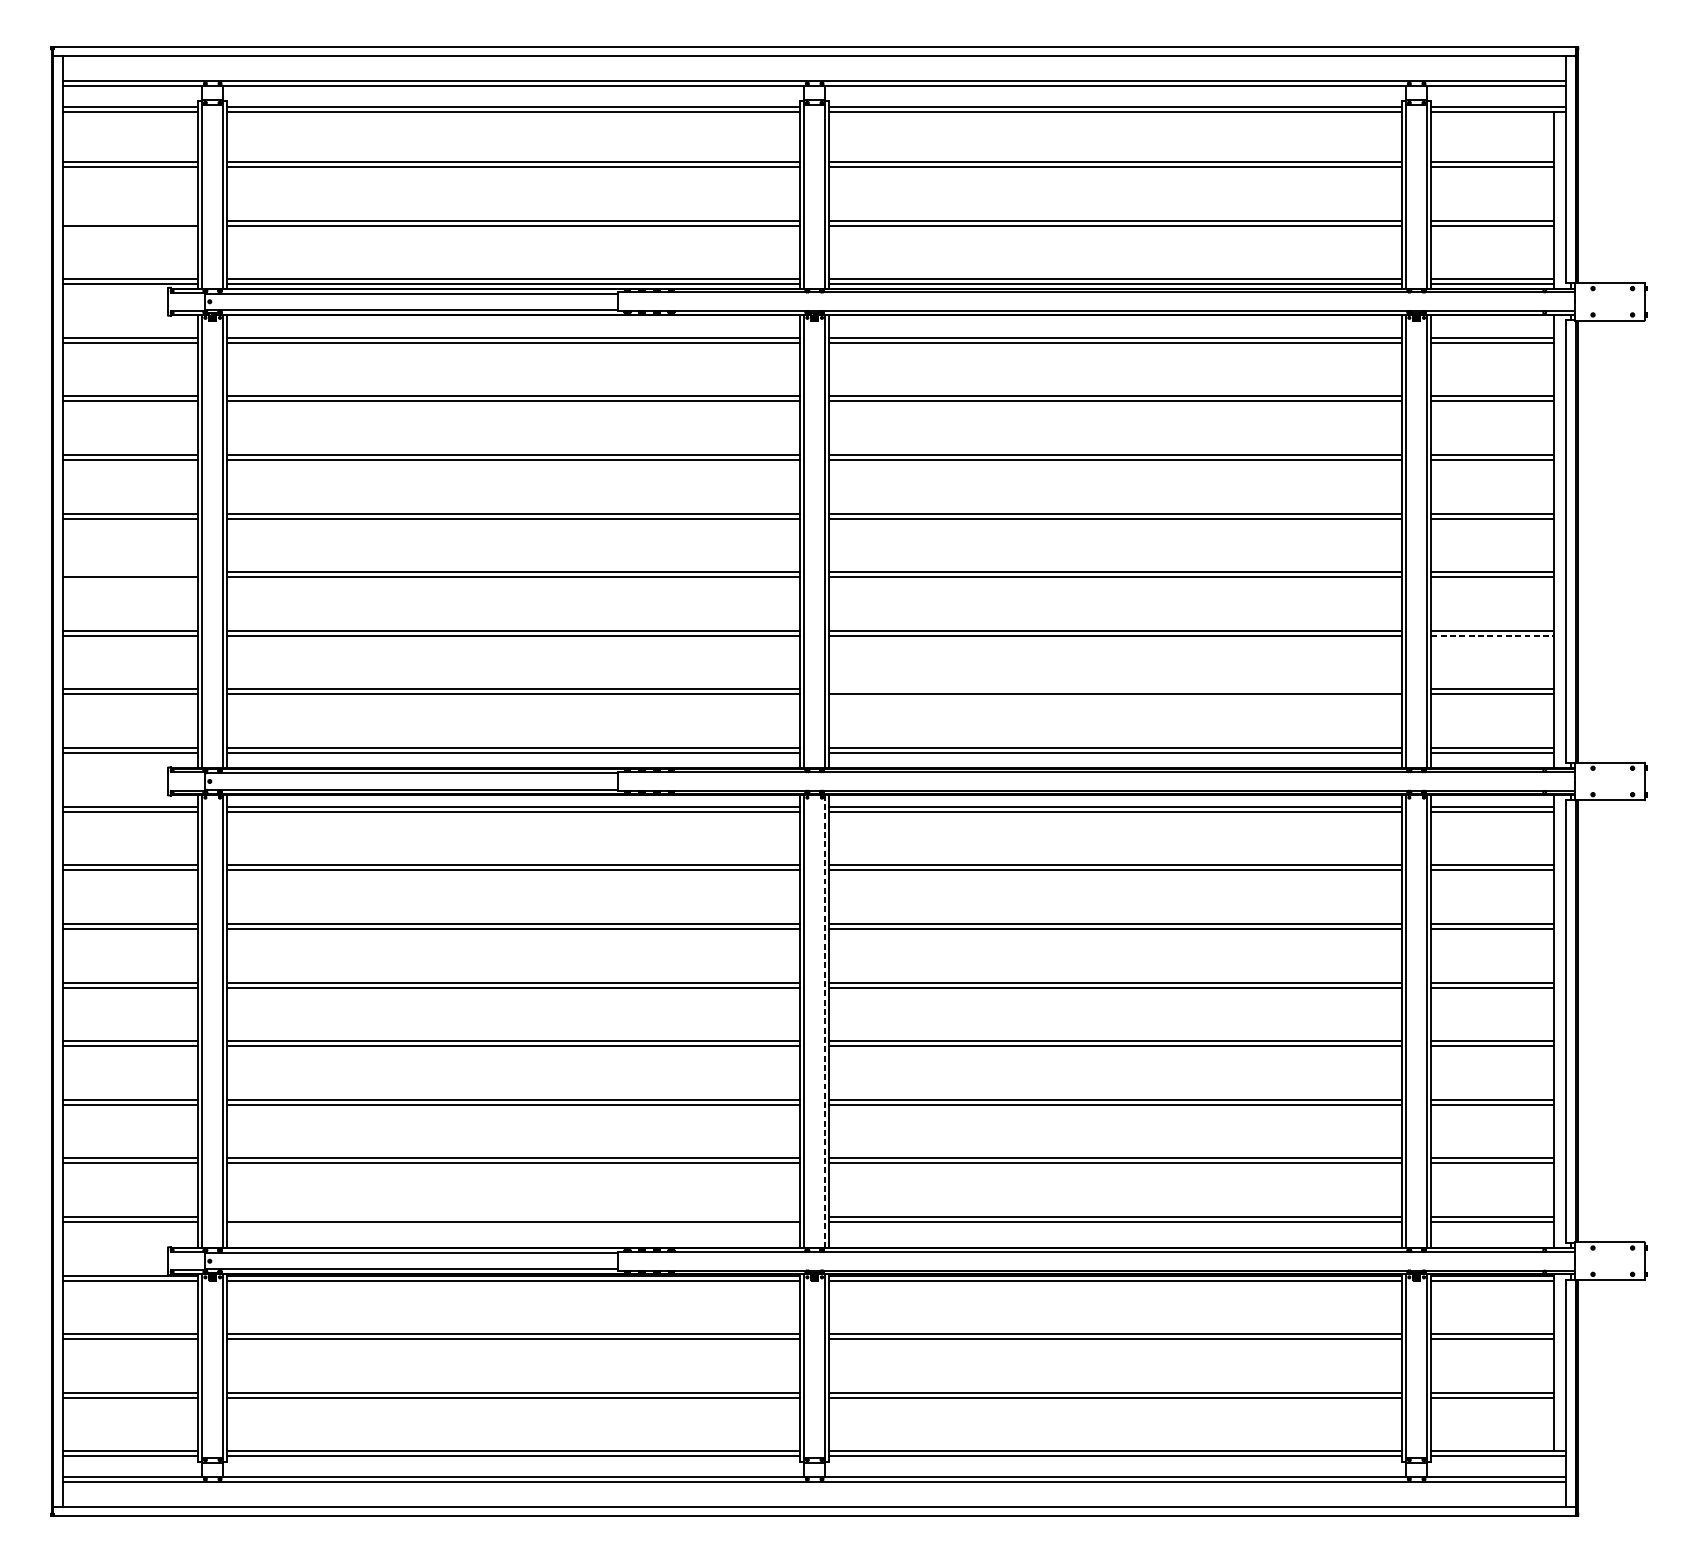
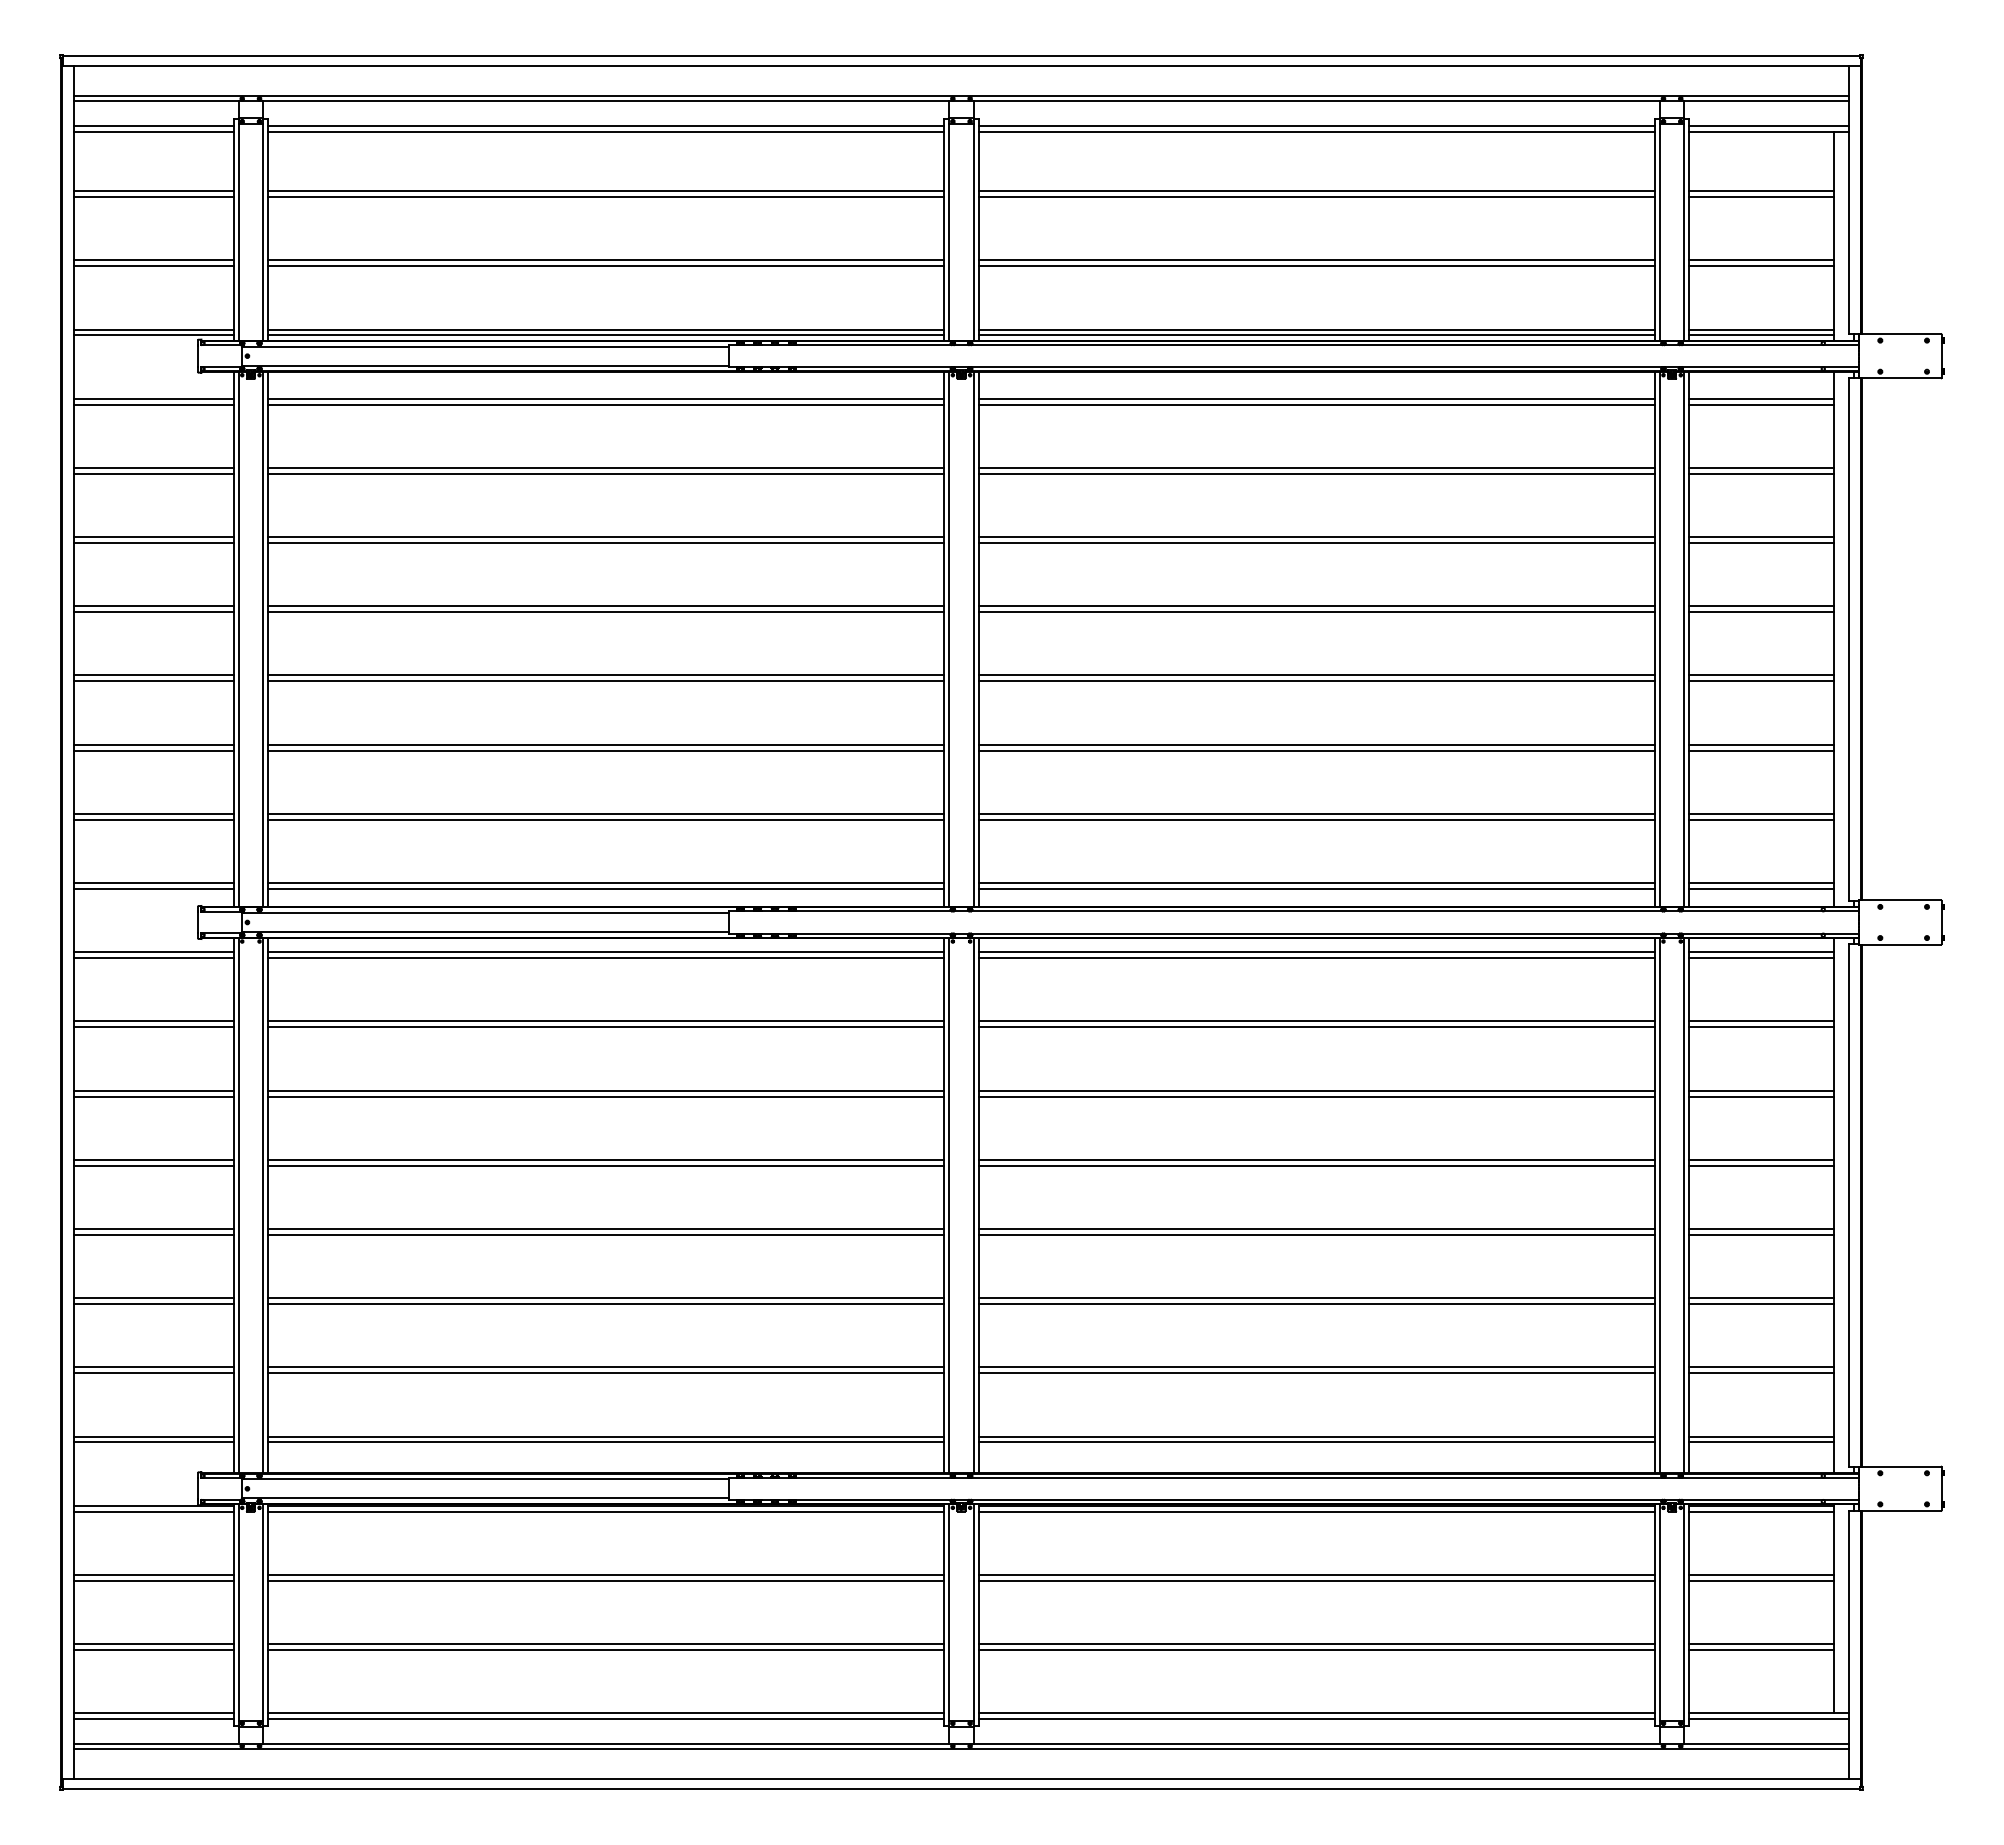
line: (130, 220) -> (153, 260), added
line: (130, 572) -> (153, 675), added
line: (1493, 635) -> (1762, 750), dashed -> solid
line: (1115, 689) -> (1316, 813), added
line: (824, 1021) -> (973, 1205), dashed -> solid
line: (513, 1216) -> (606, 1436), added

